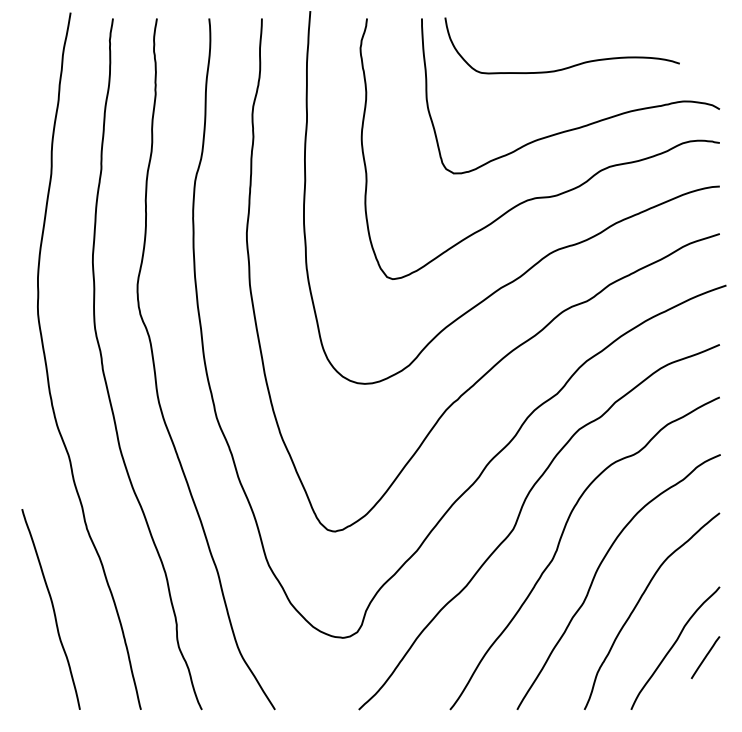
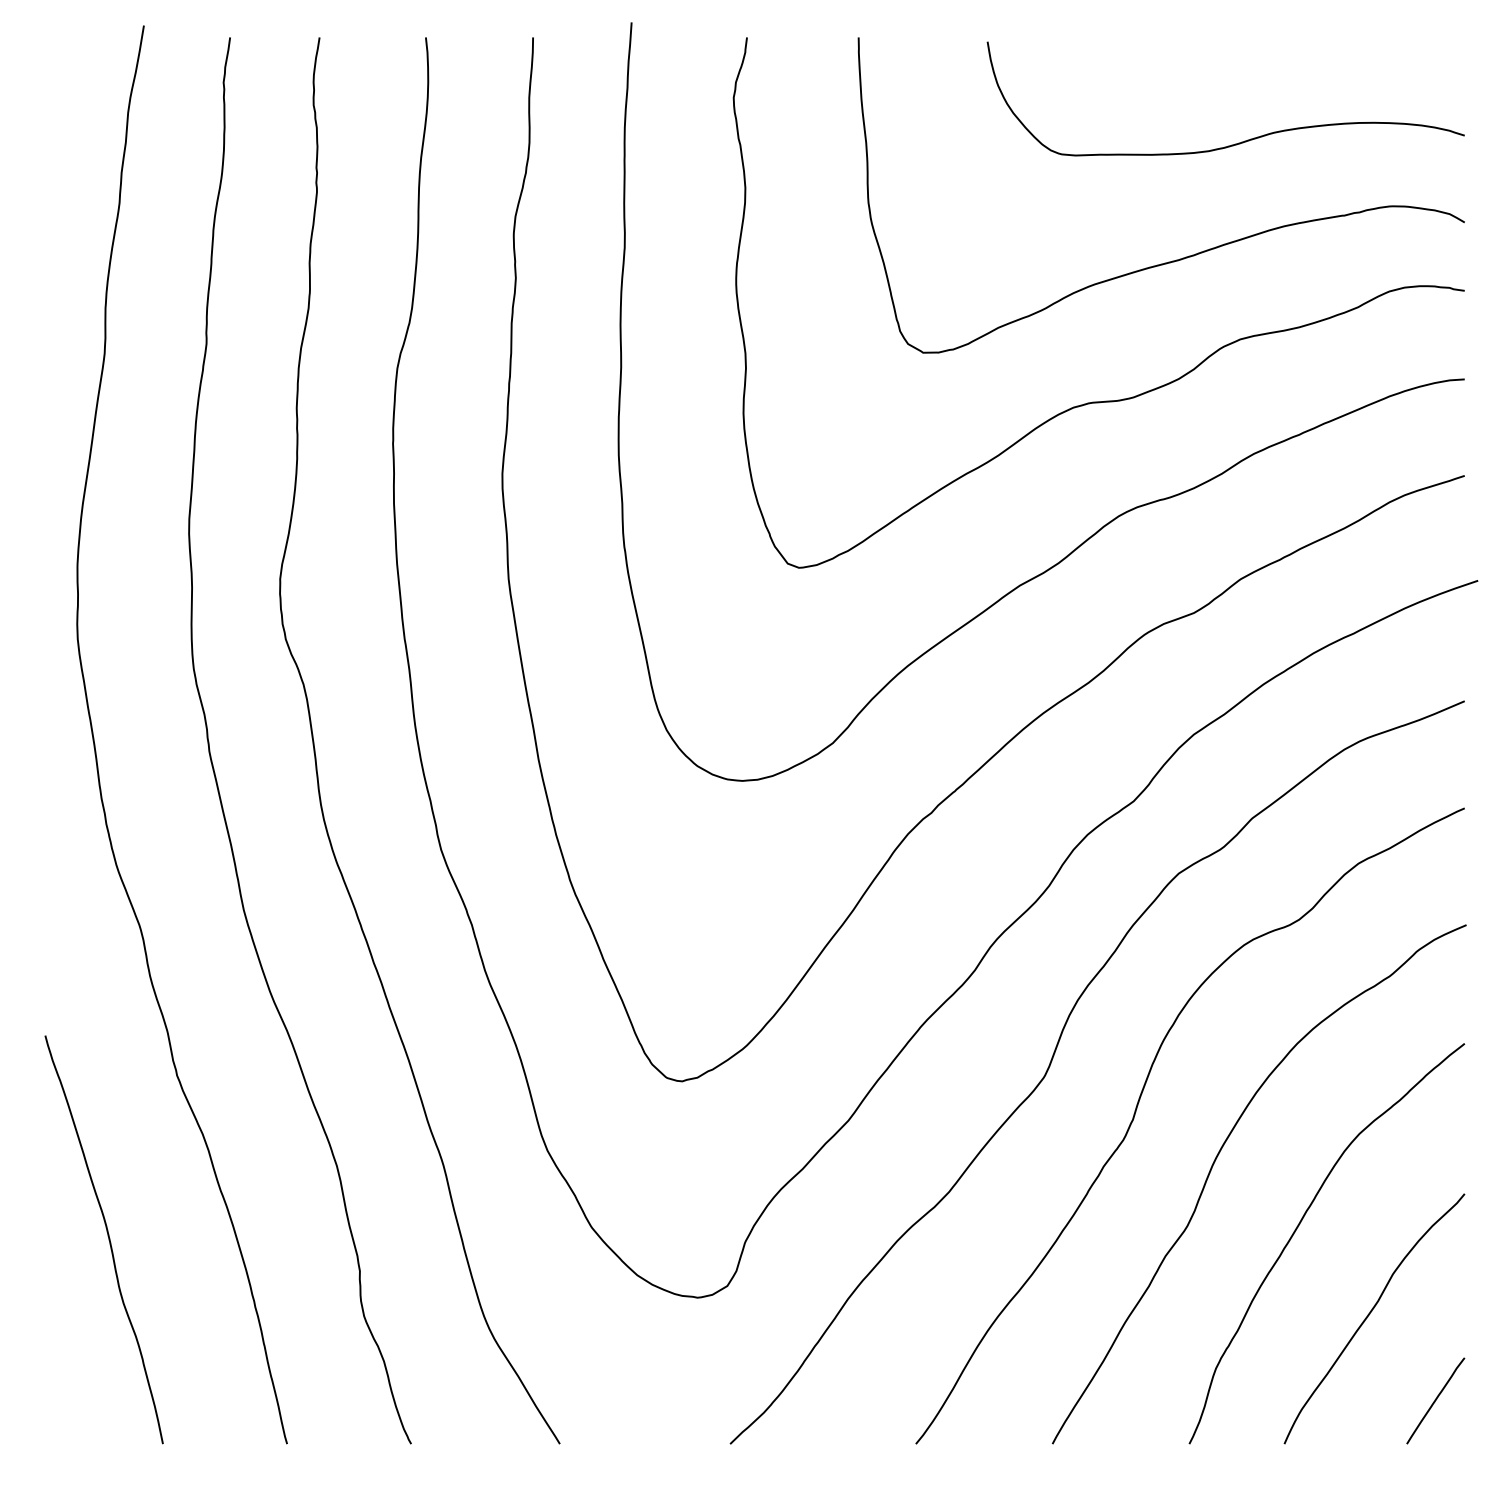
curve: (568, 66) -> (1238, 141), moved
line: (705, 657) -> (1435, 1400), moved

